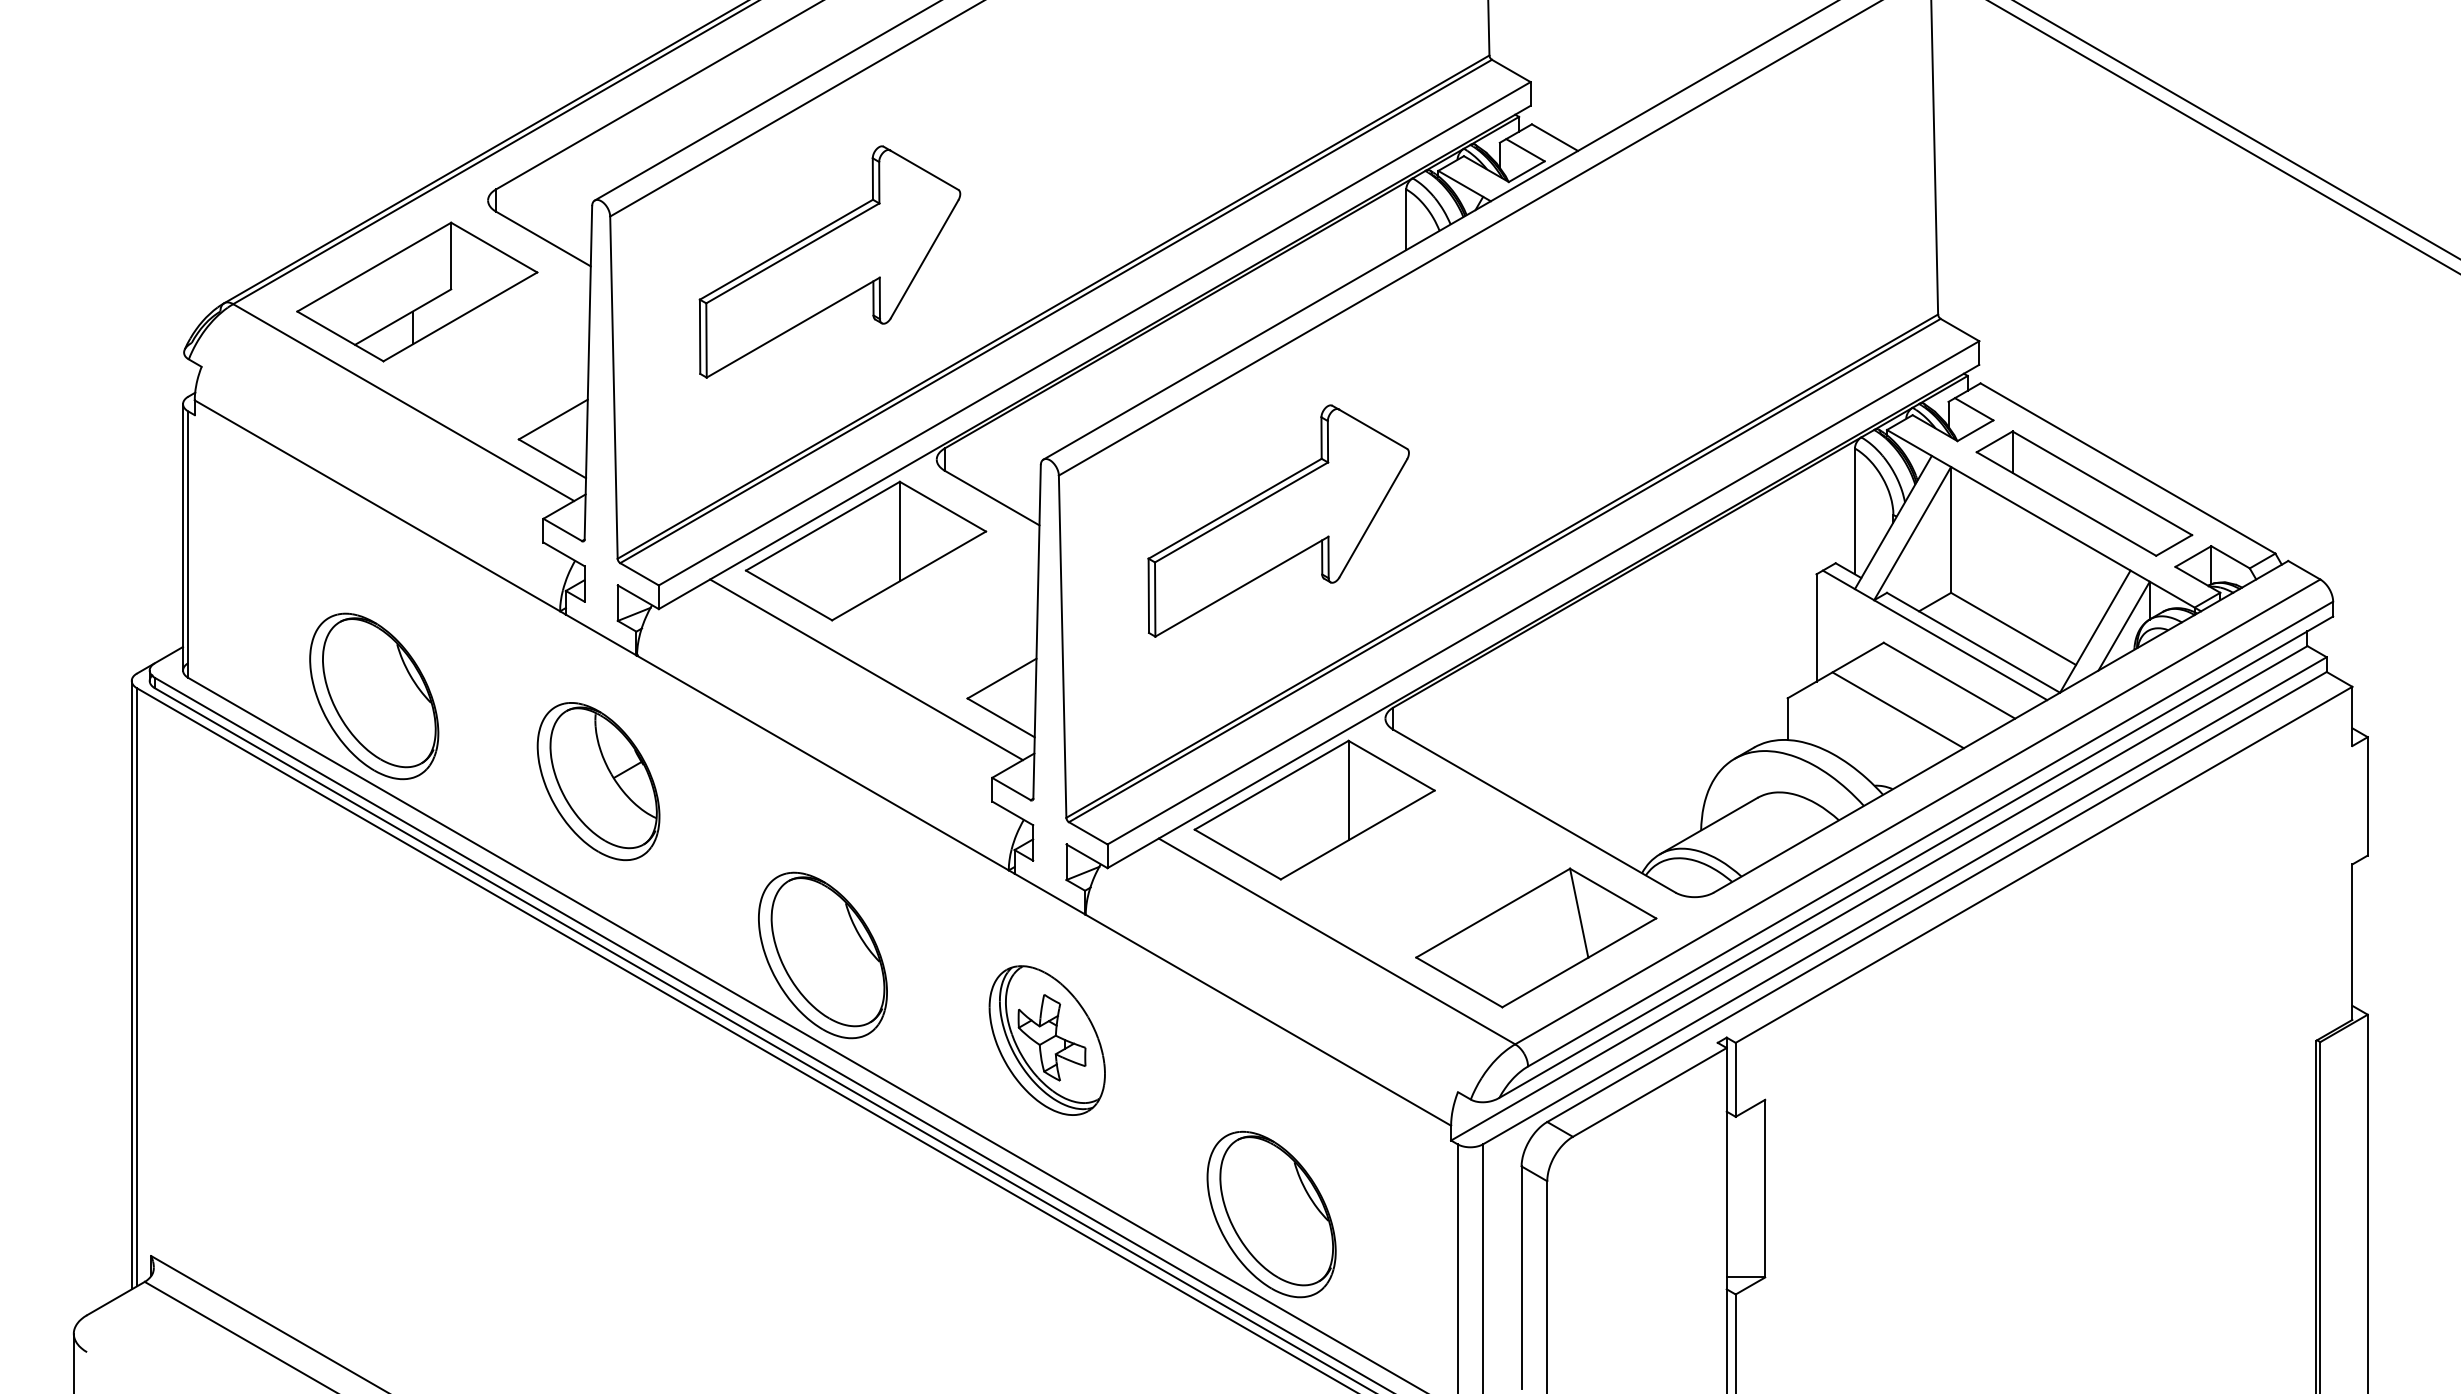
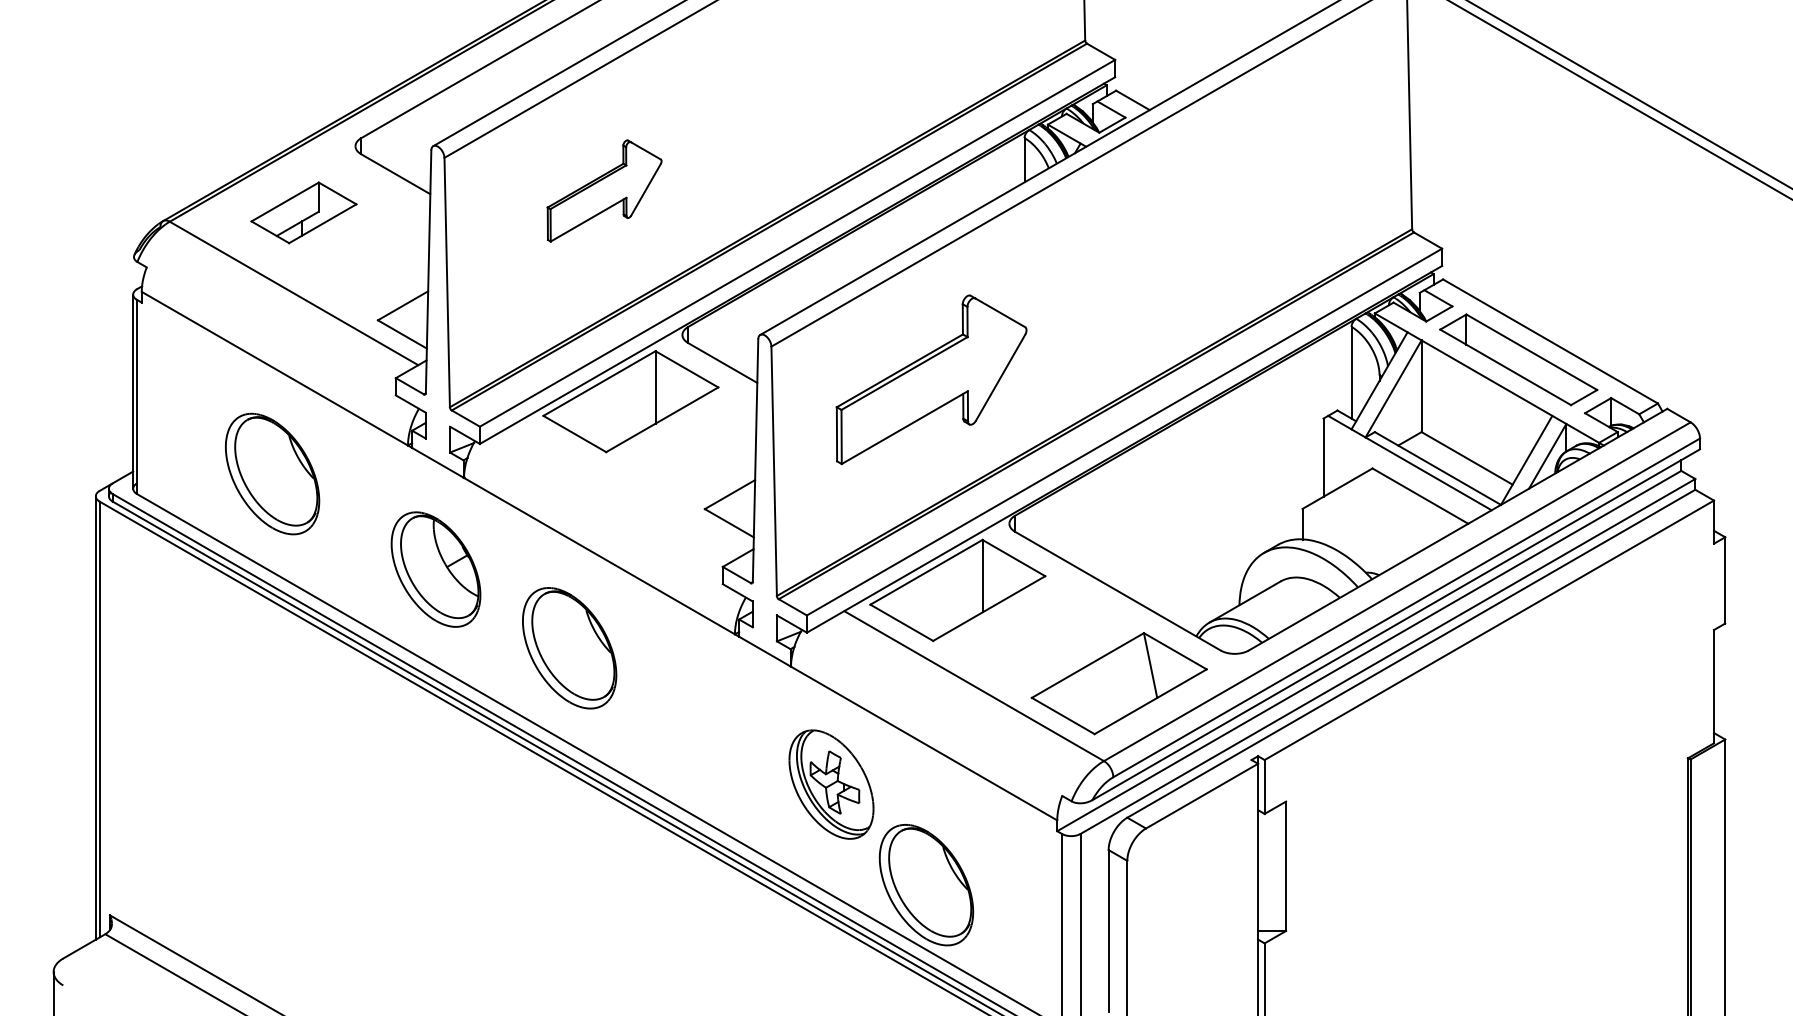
part: (829, 261) -> (604, 190), size x0.6
part: (417, 291) -> (304, 212), size x0.6
line: (866, 669) -> (631, 487), removed
part: (374, 696) -> (272, 474), moved
line: (1897, 710) -> (1382, 517), removed
part: (822, 955) -> (569, 648), moved
part: (1046, 1040) -> (830, 784), moved

